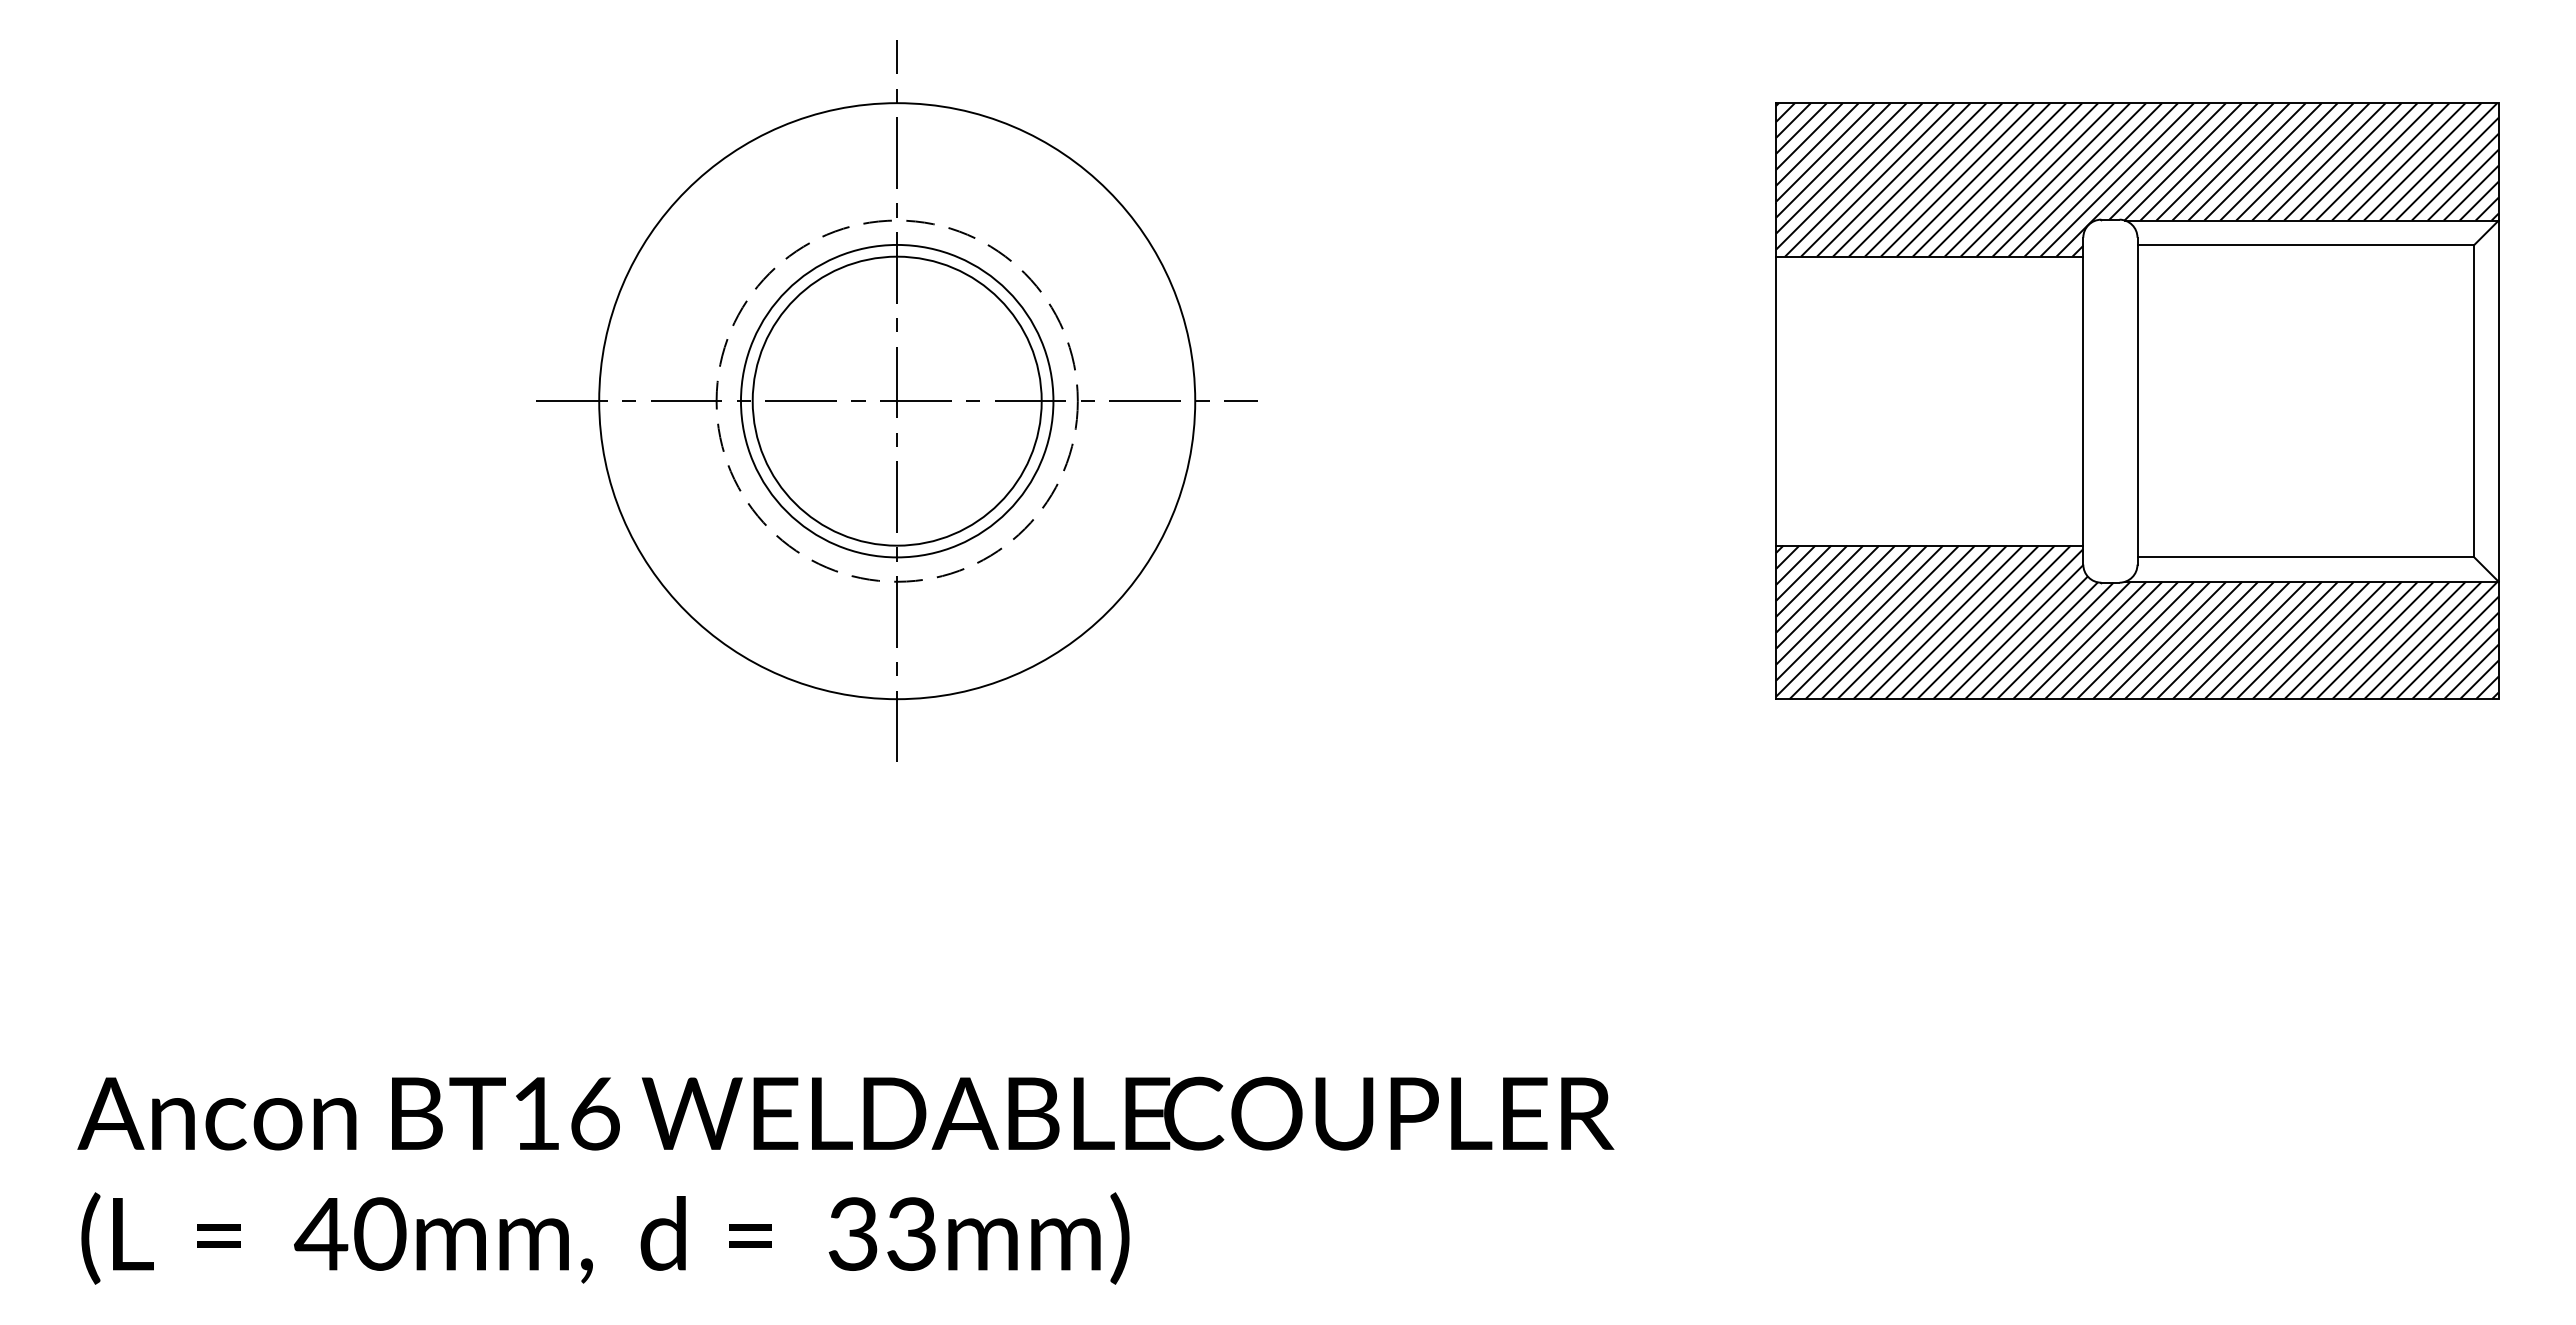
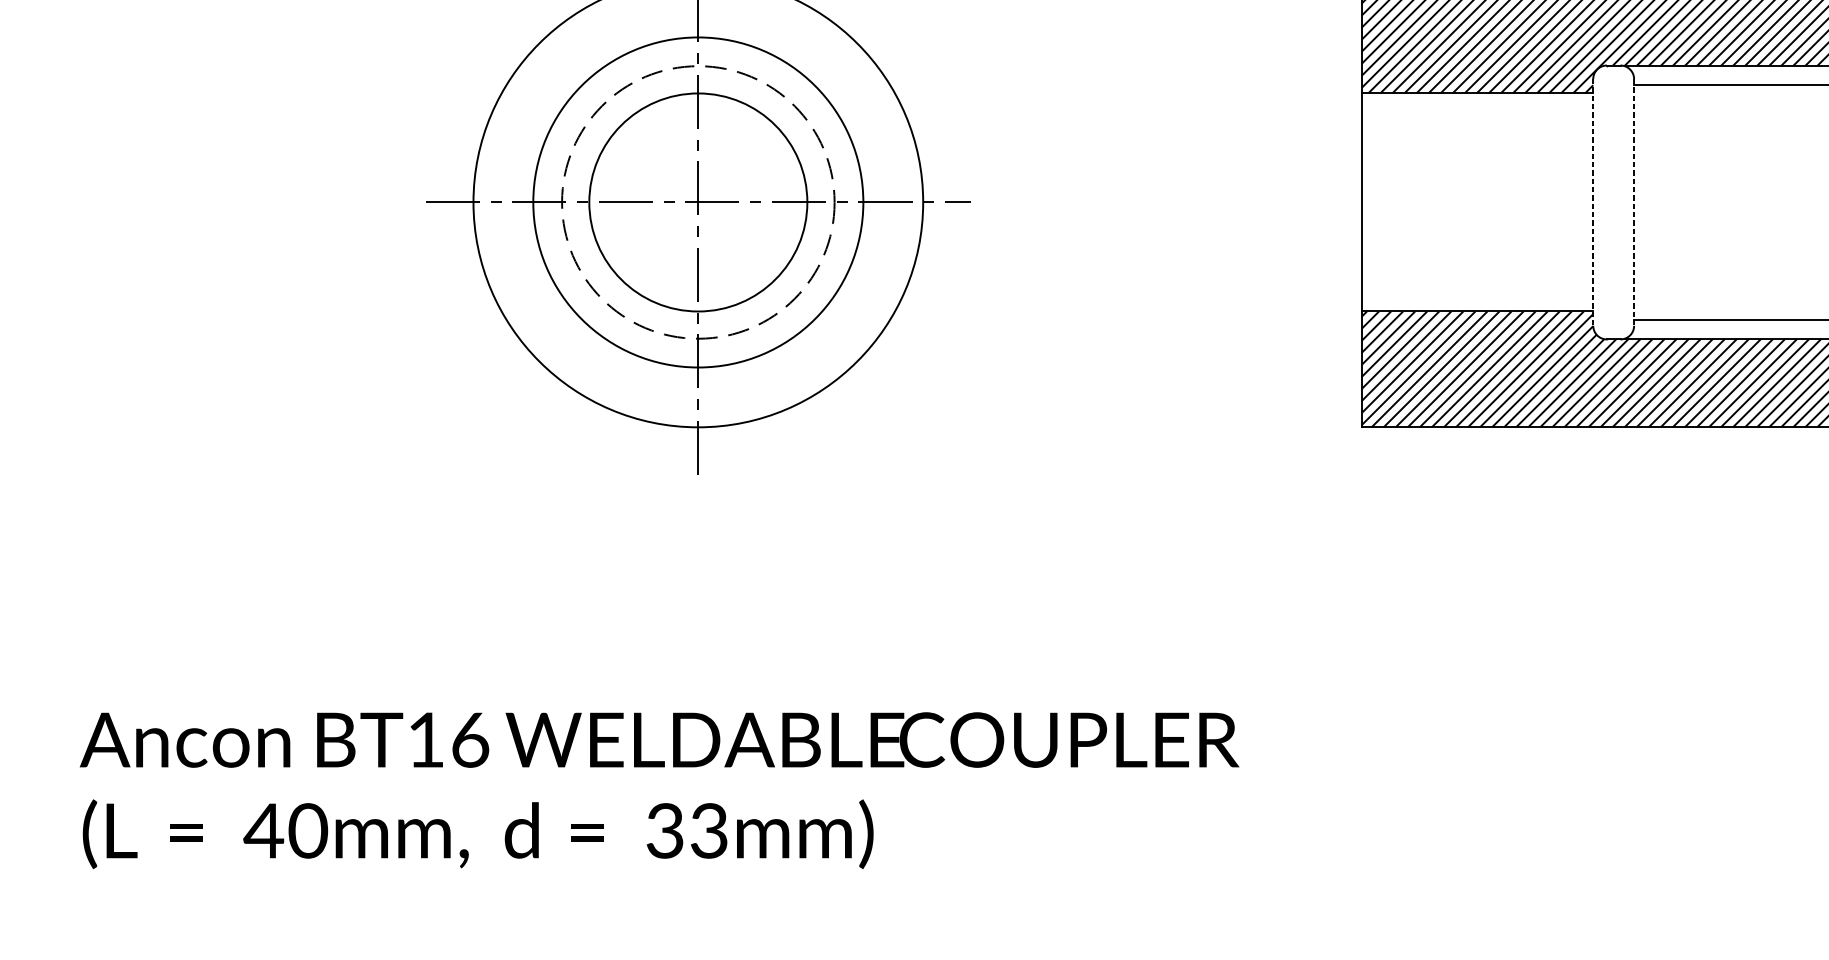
circle: (896, 400) -> (697, 201), size x1.4
line: (2083, 401) -> (1593, 202), solid -> dashed
line: (2137, 401) -> (1634, 202), solid -> dashed

